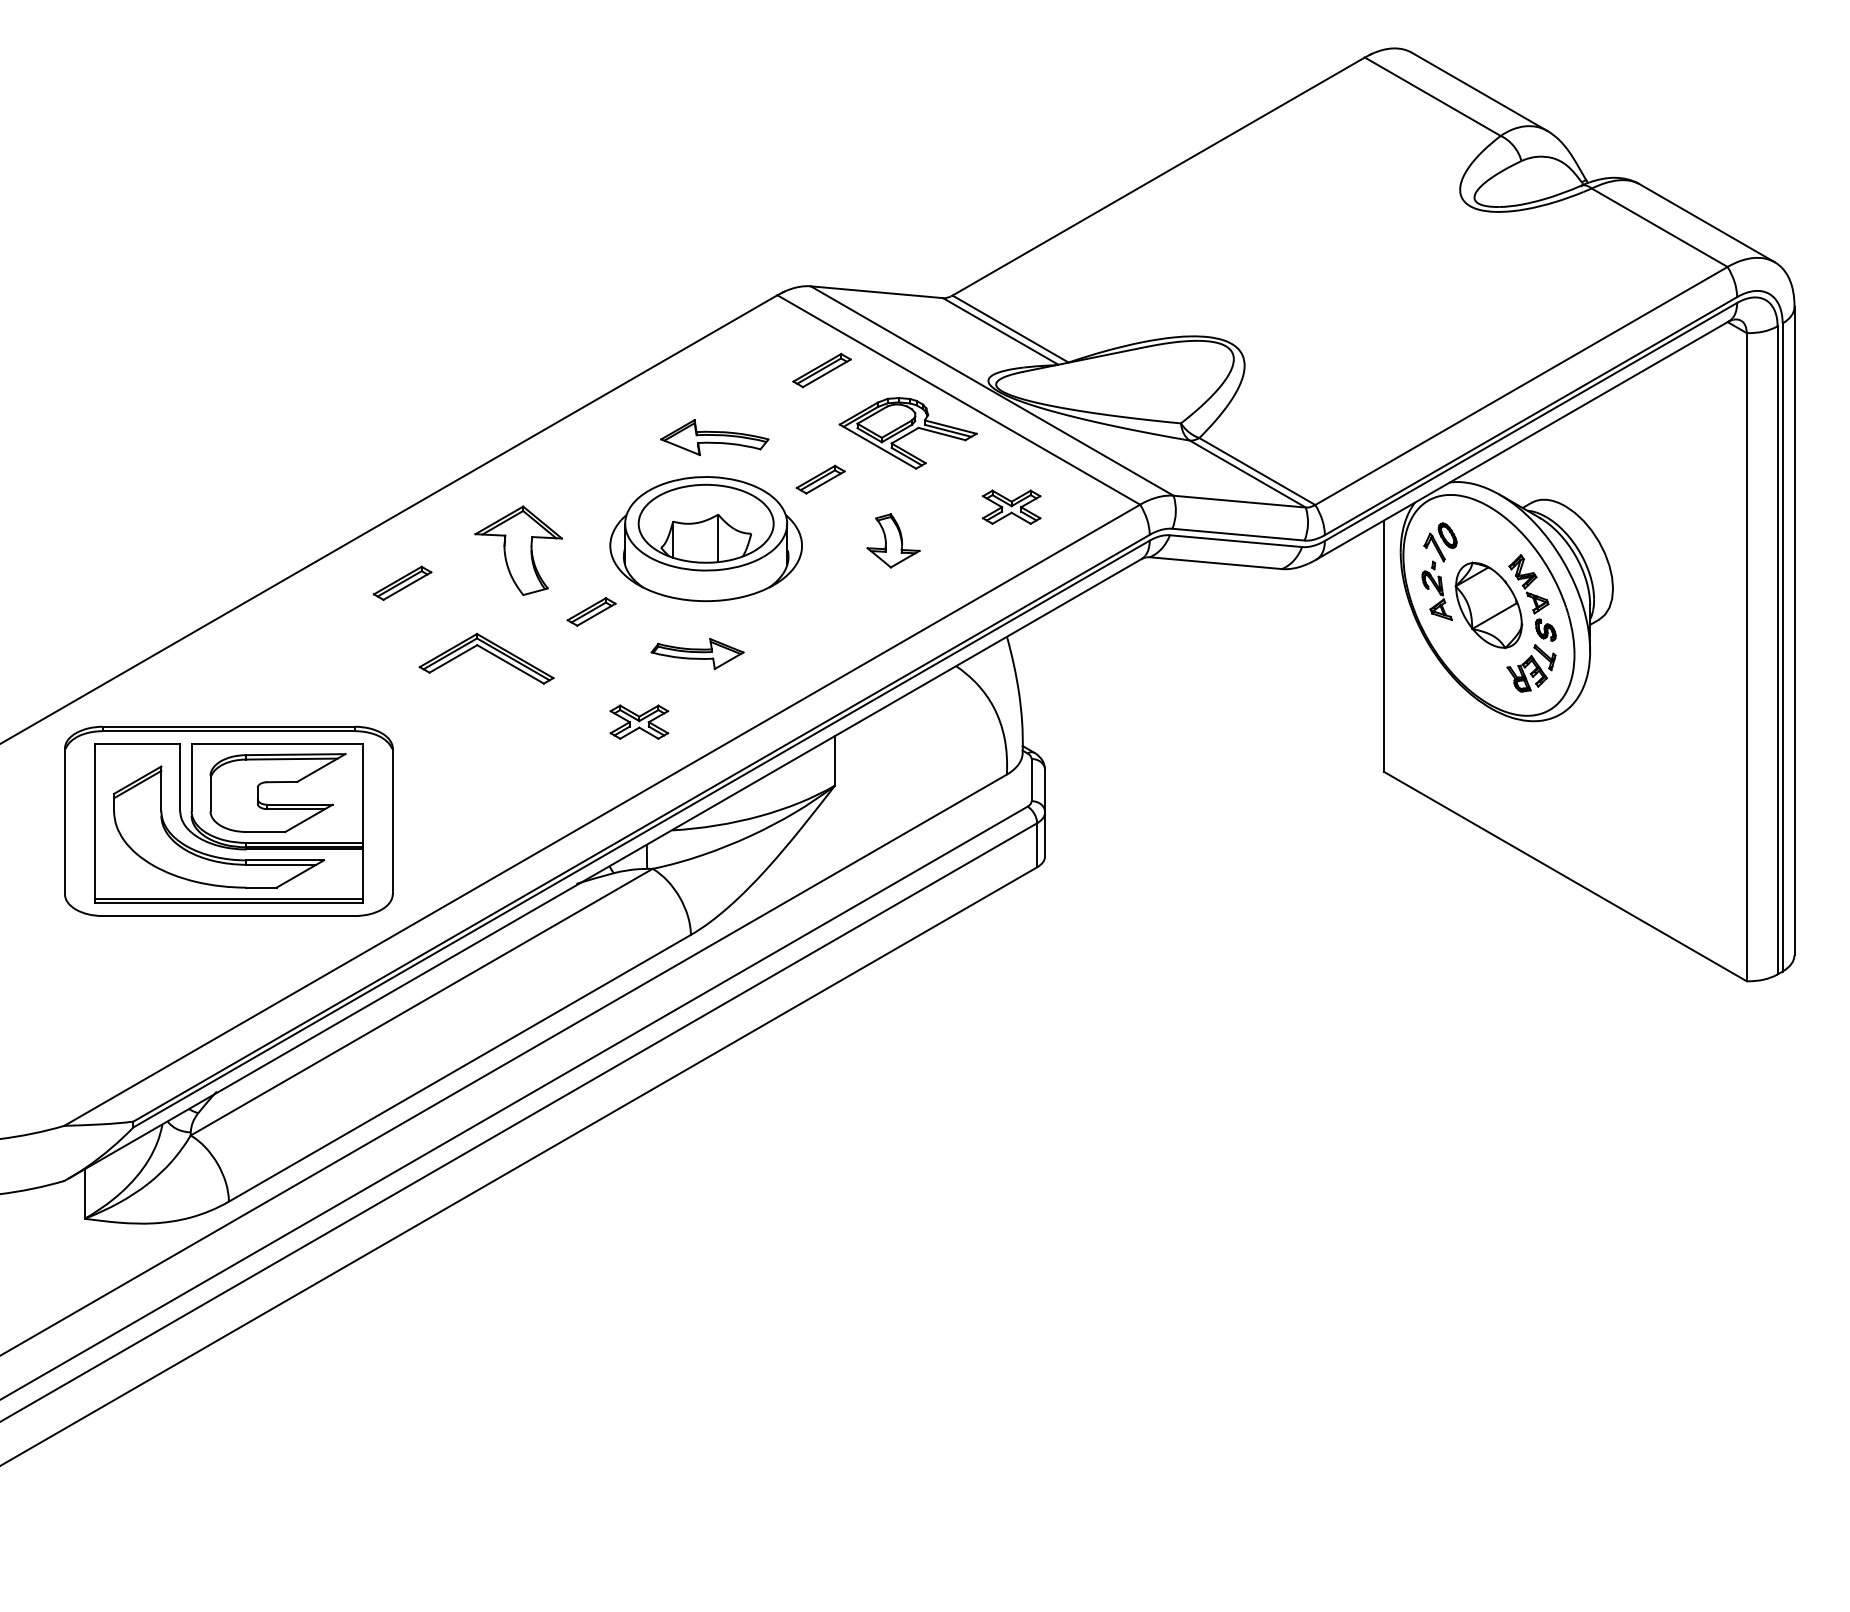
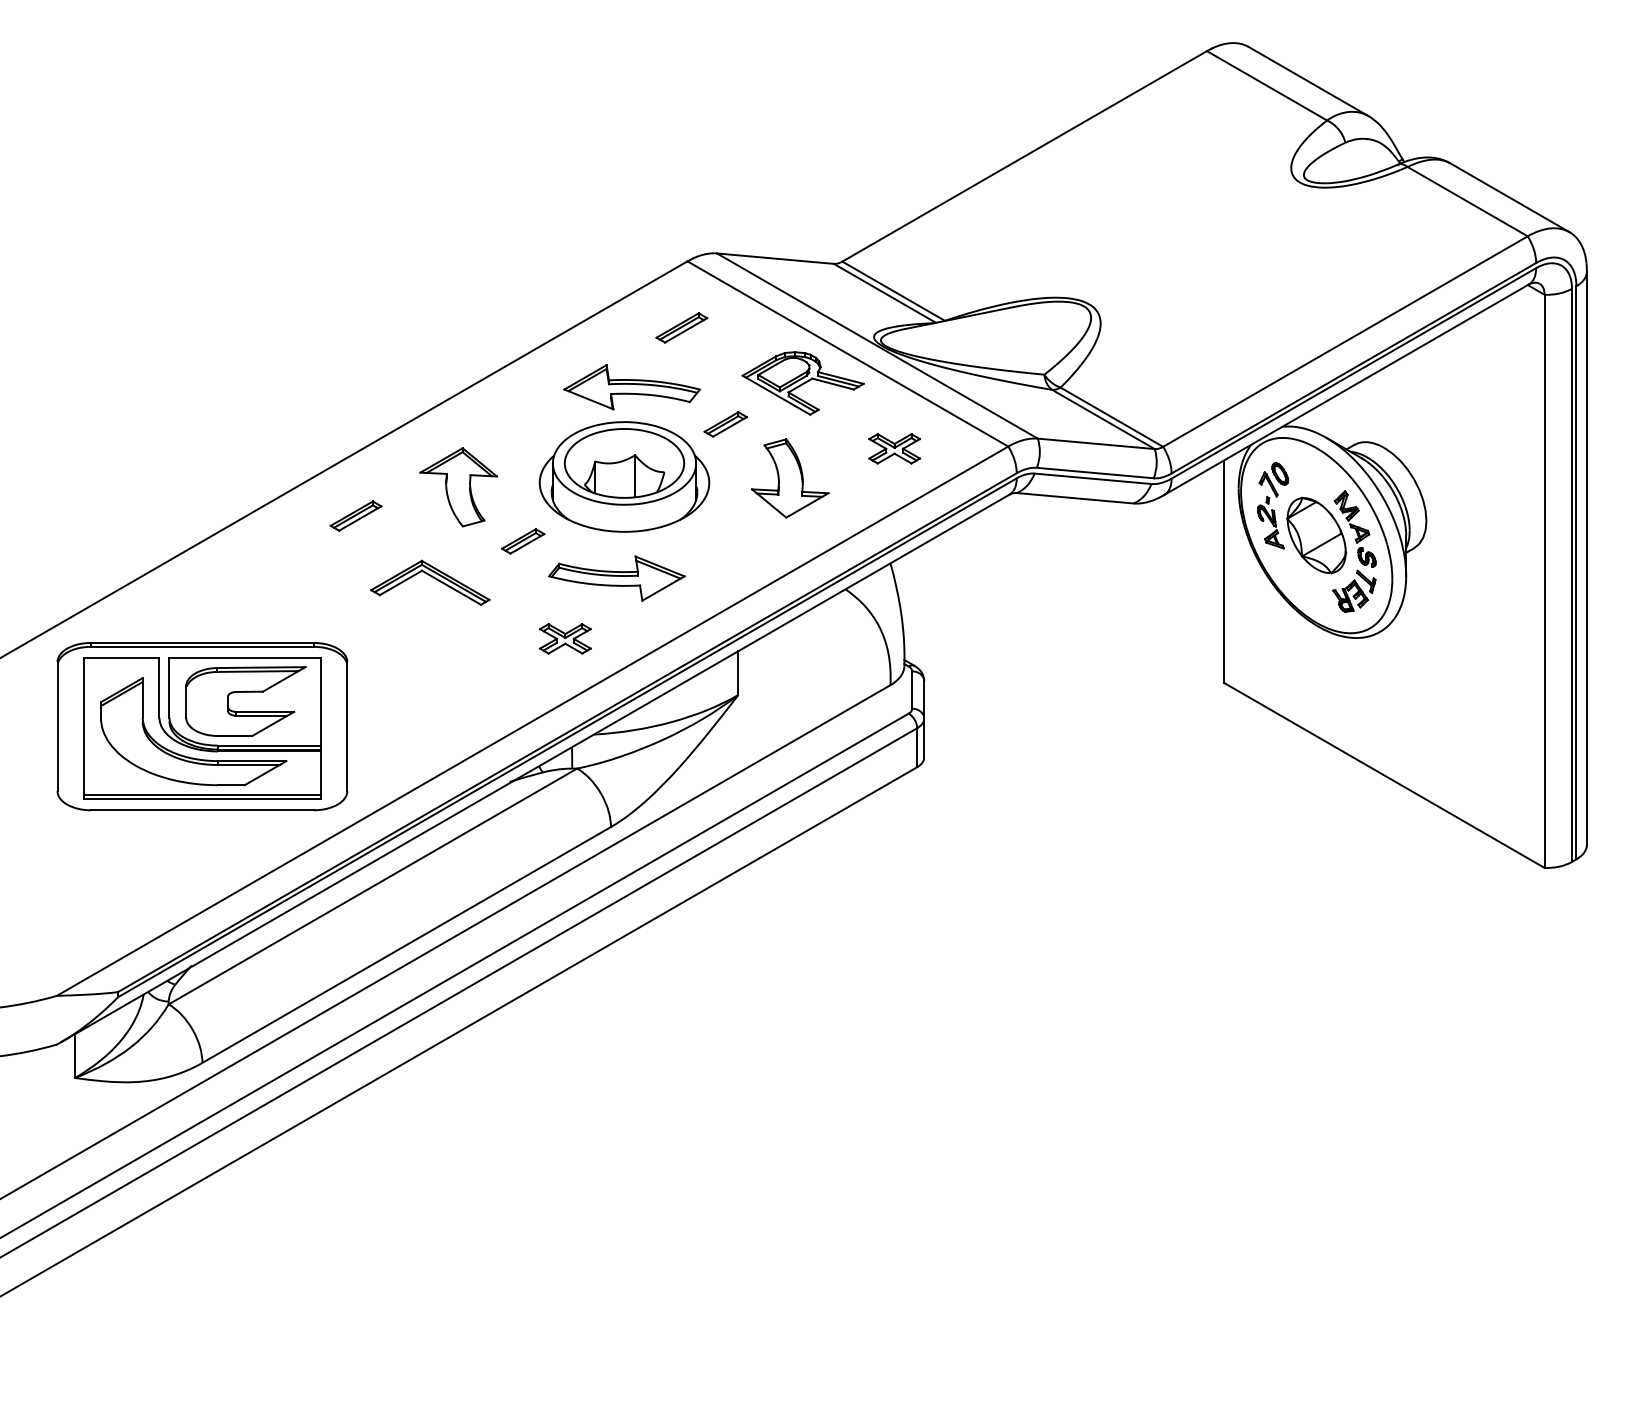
part: (821, 370) -> (681, 327), moved
part: (714, 437) -> (631, 387), size x1.43
part: (893, 540) -> (790, 478), size x1.67
part: (697, 653) -> (616, 578), size x1.67

